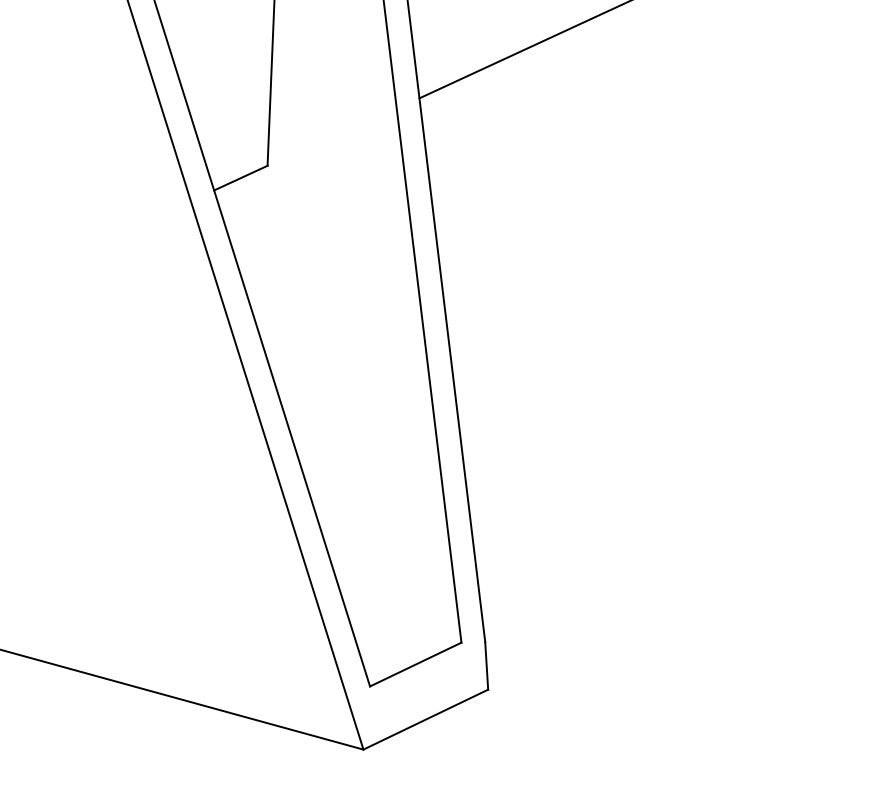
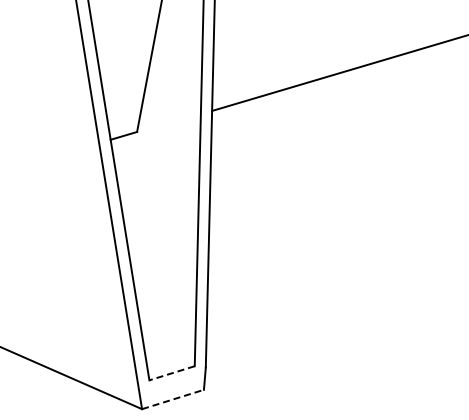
line: (416, 664) -> (172, 373), solid -> dashed
line: (426, 719) -> (173, 399), solid -> dashed

